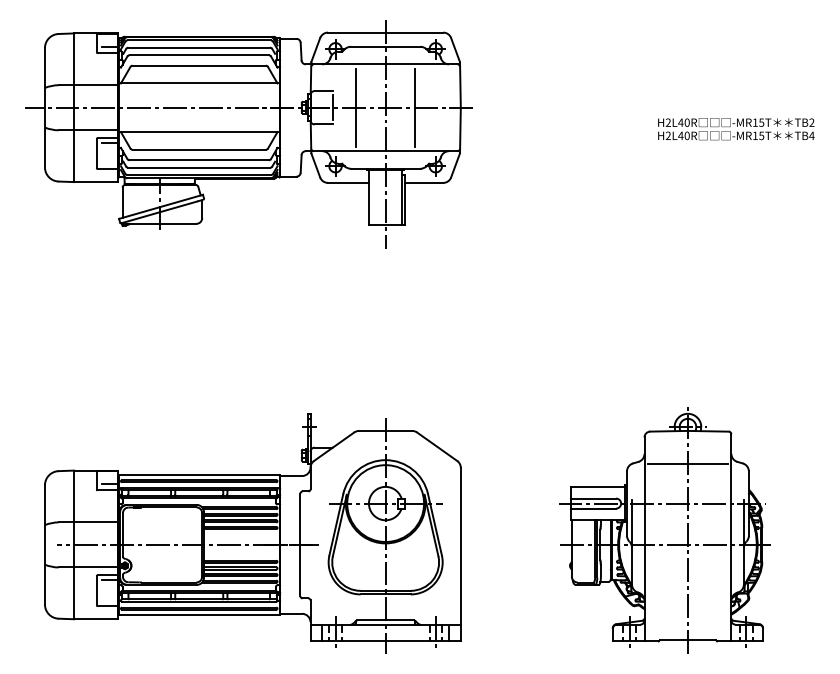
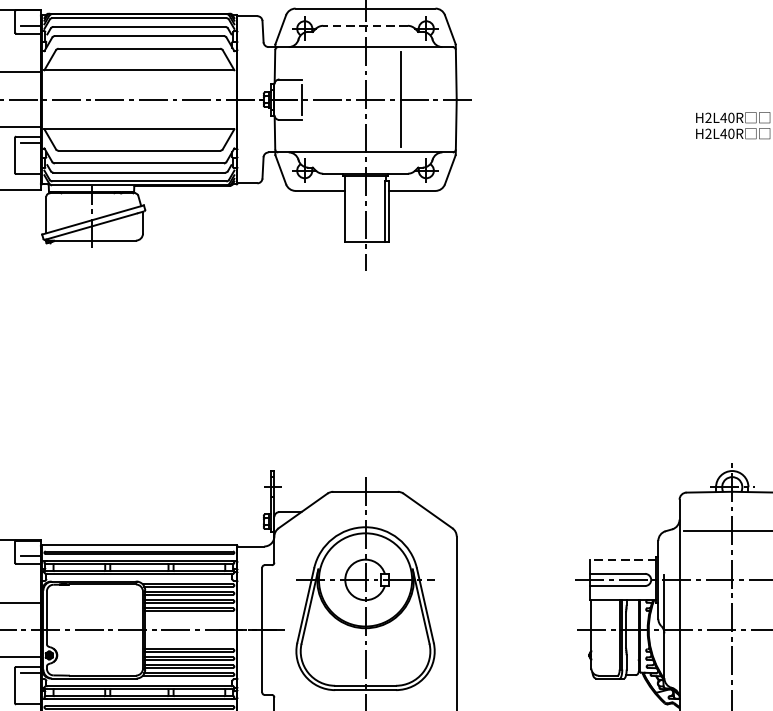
line: (385, 46) -> (365, 25), solid -> dashed
line: (356, 107) -> (330, 99), removed
line: (597, 486) -> (622, 559), solid -> dashed

